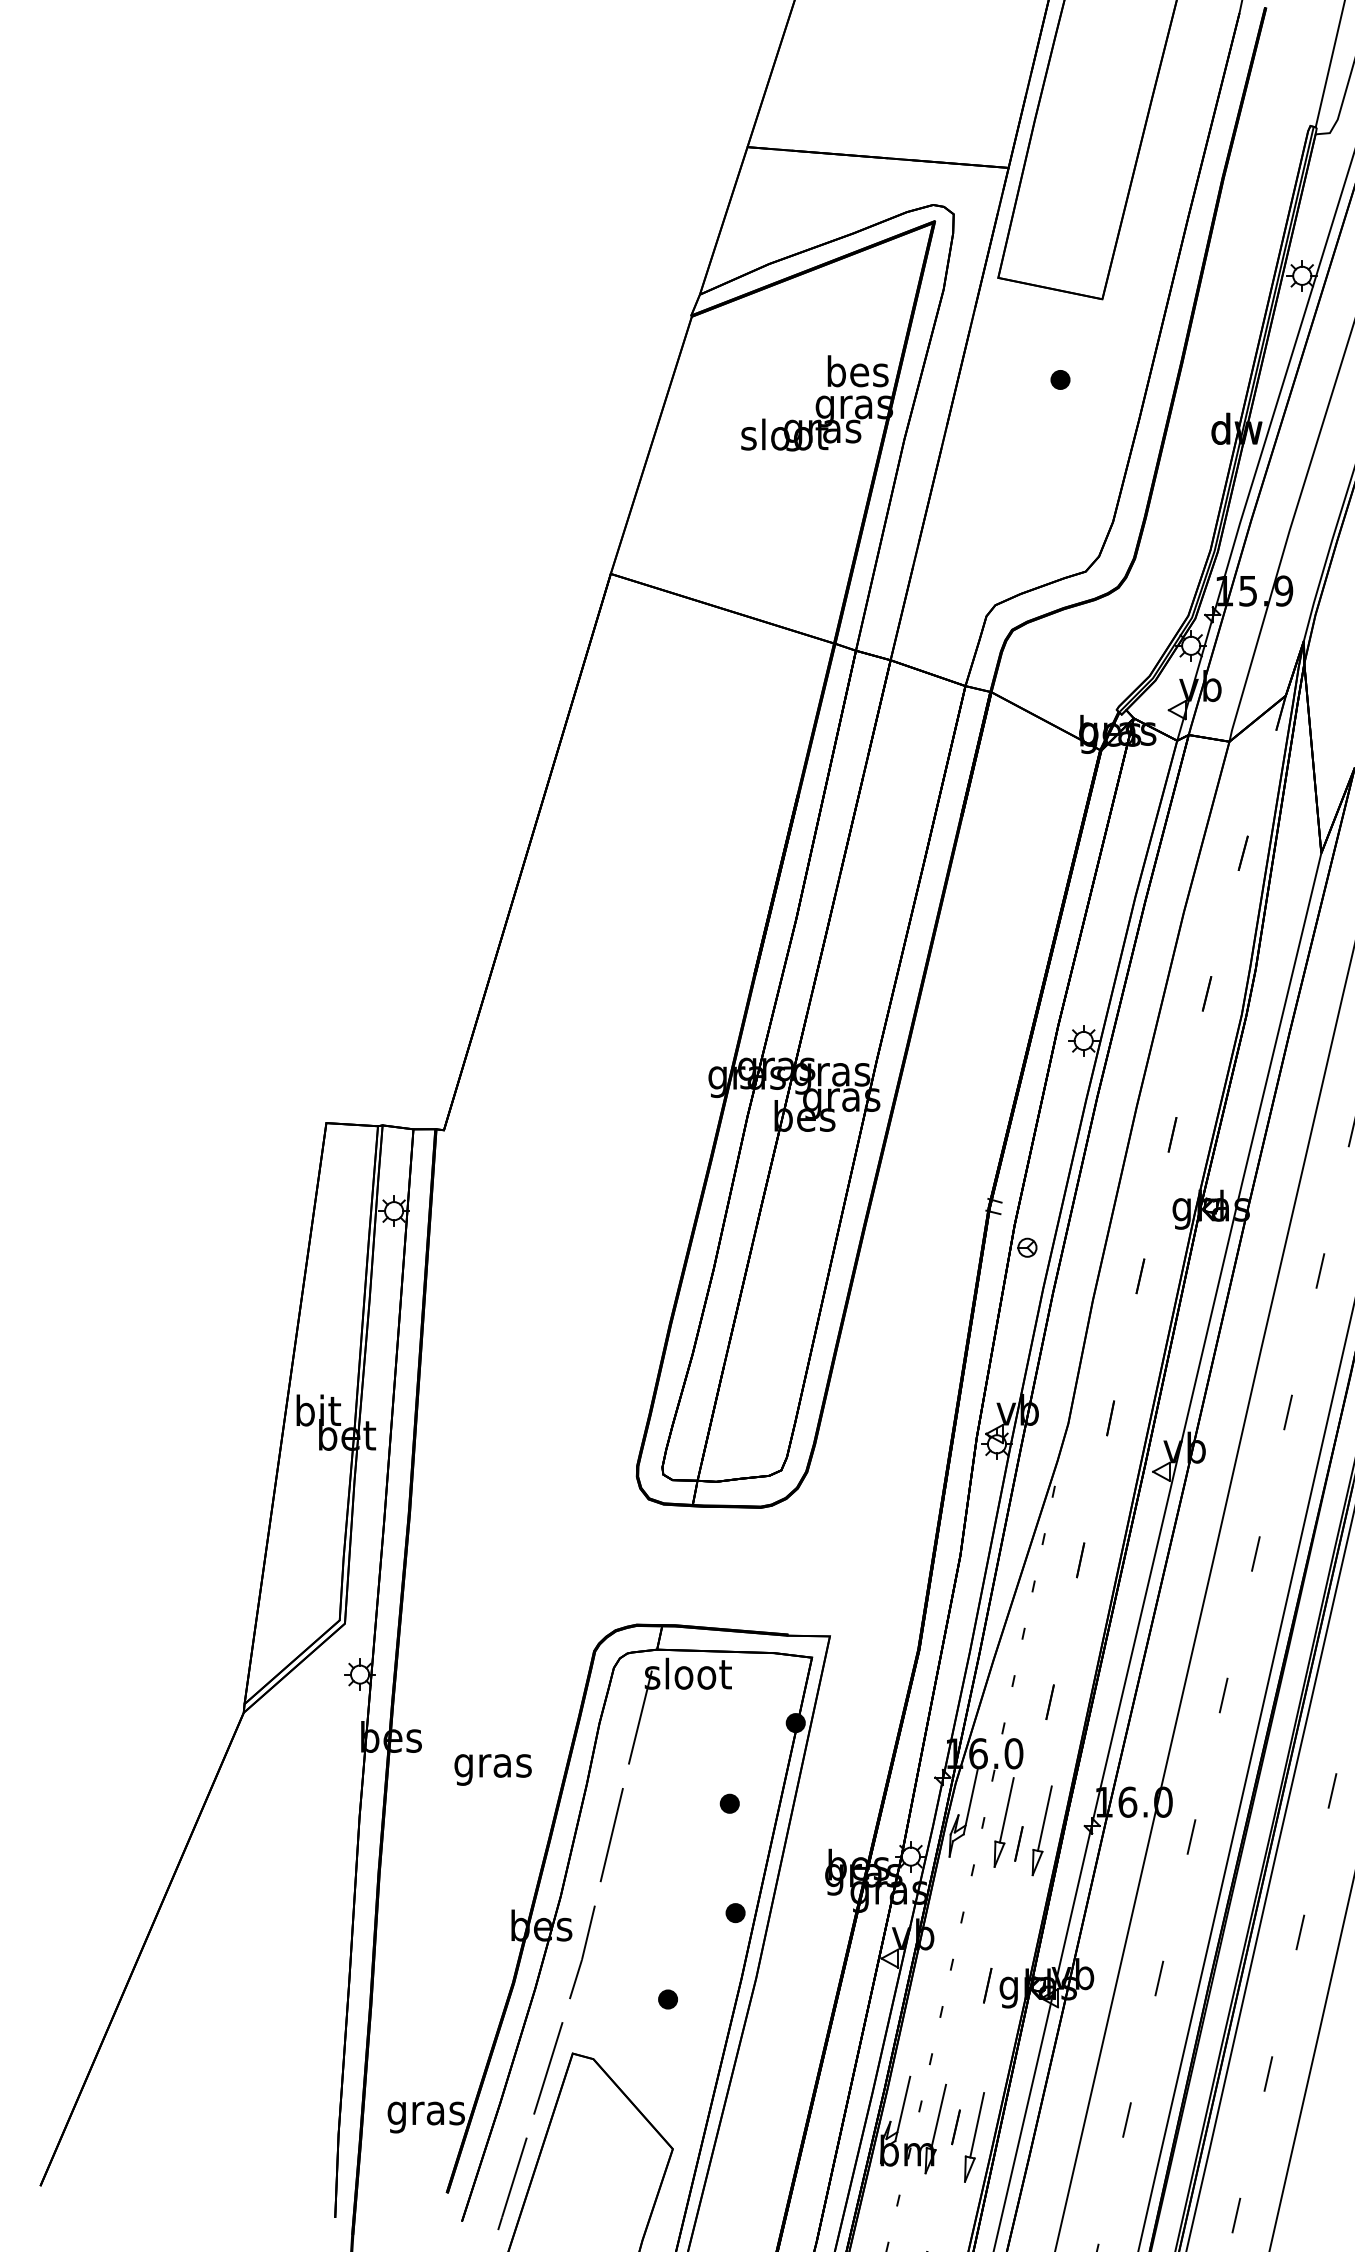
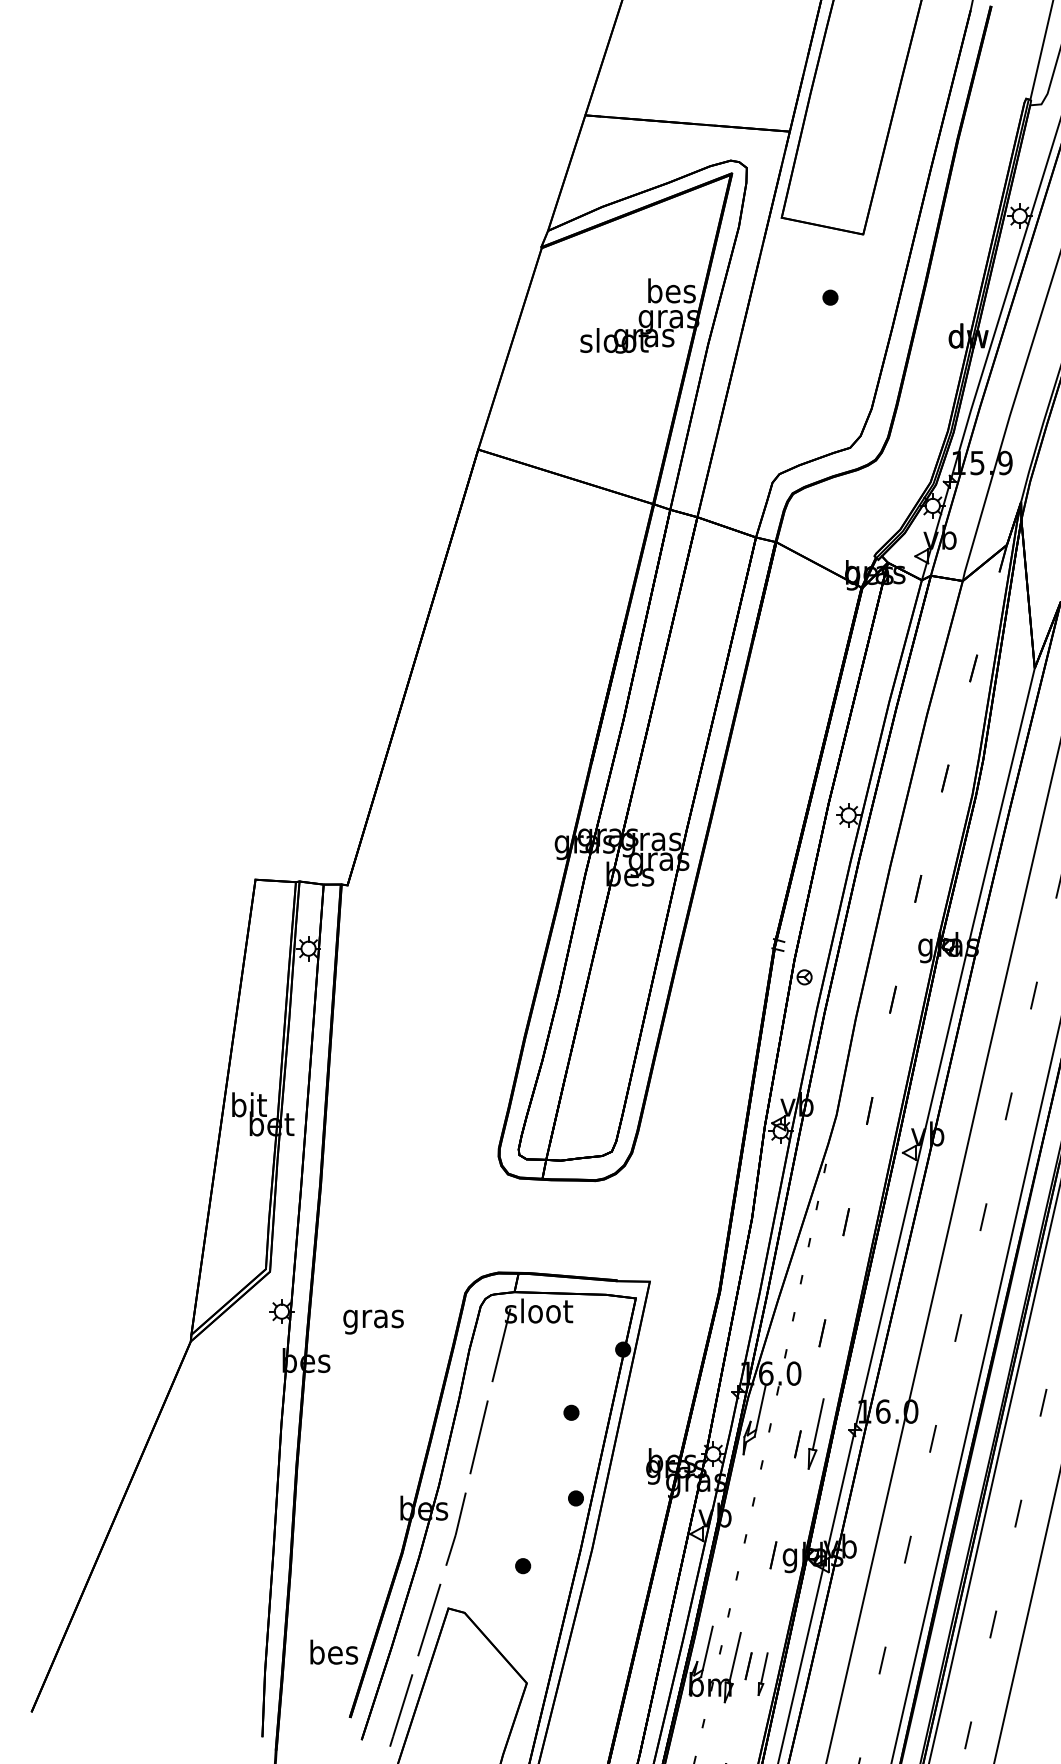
text: (492, 1769) -> (373, 1321), moved
part: (1003, 1822) -> (785, 1427), removed
text: (425, 2113) -> (333, 1655), gras -> bes
part: (974, 2137) -> (763, 1674), size x0.6

